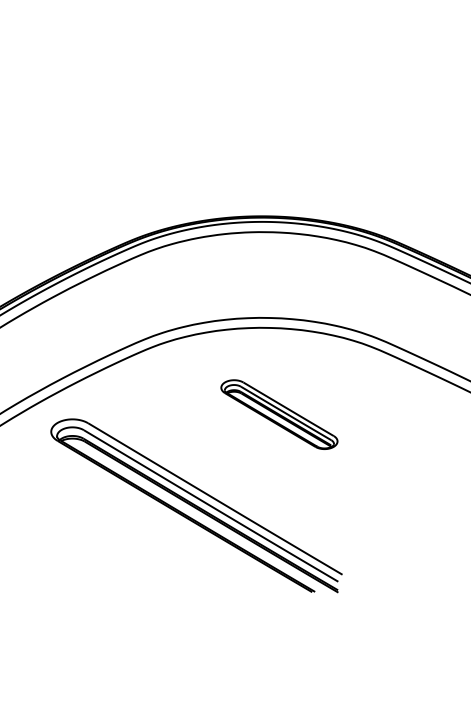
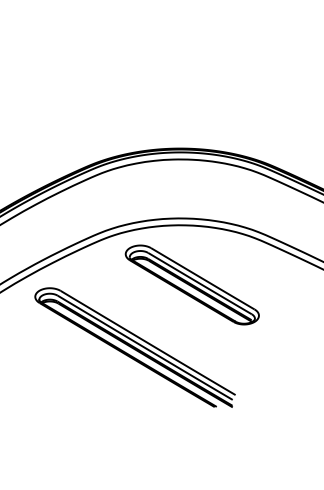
part: (278, 413) -> (191, 284), size x1.67

